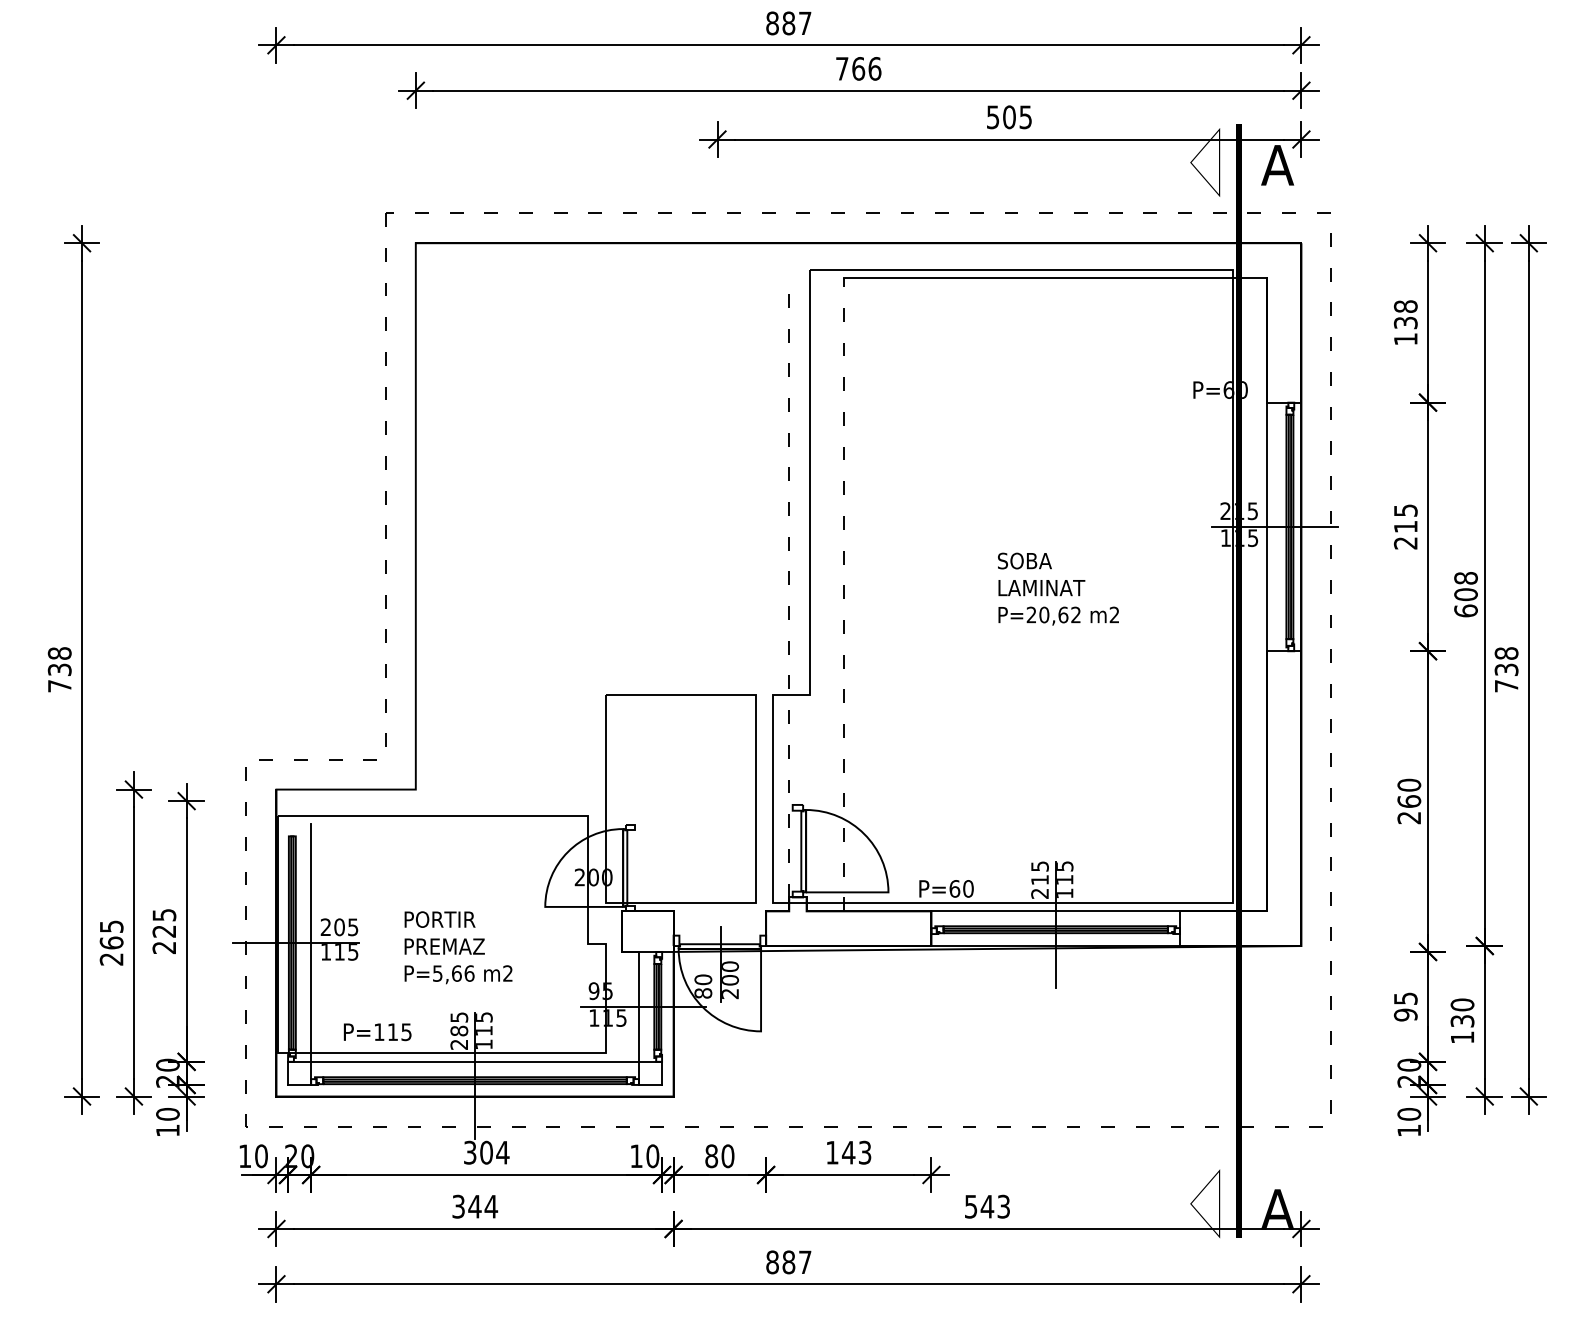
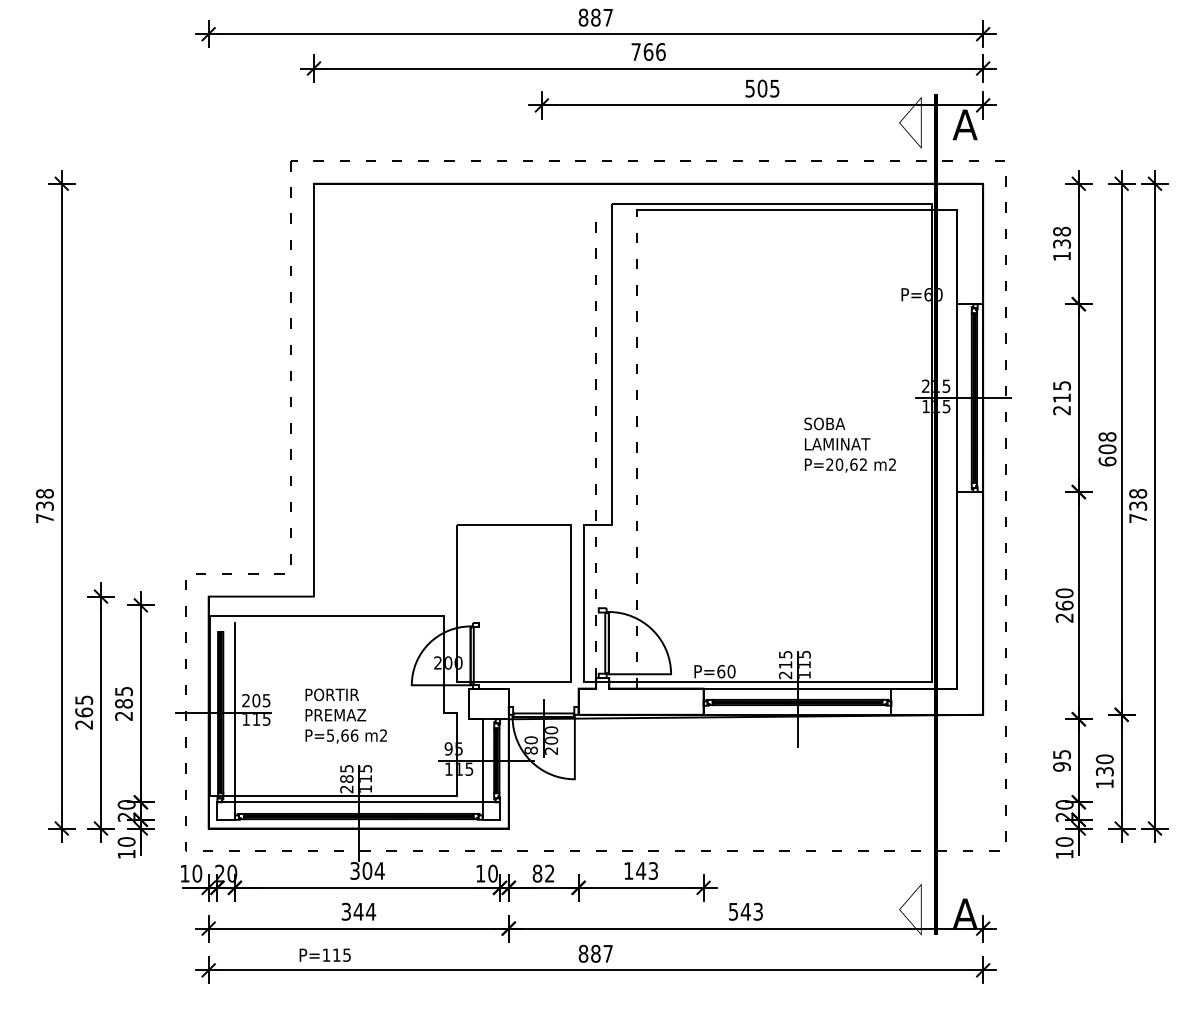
text: (1058, 588) -> (850, 444), moved
text: (164, 931) -> (124, 703), 225 -> 285
text: (377, 1032) -> (325, 955), moved
text: (727, 1156) -> (549, 873), 80 -> 82

